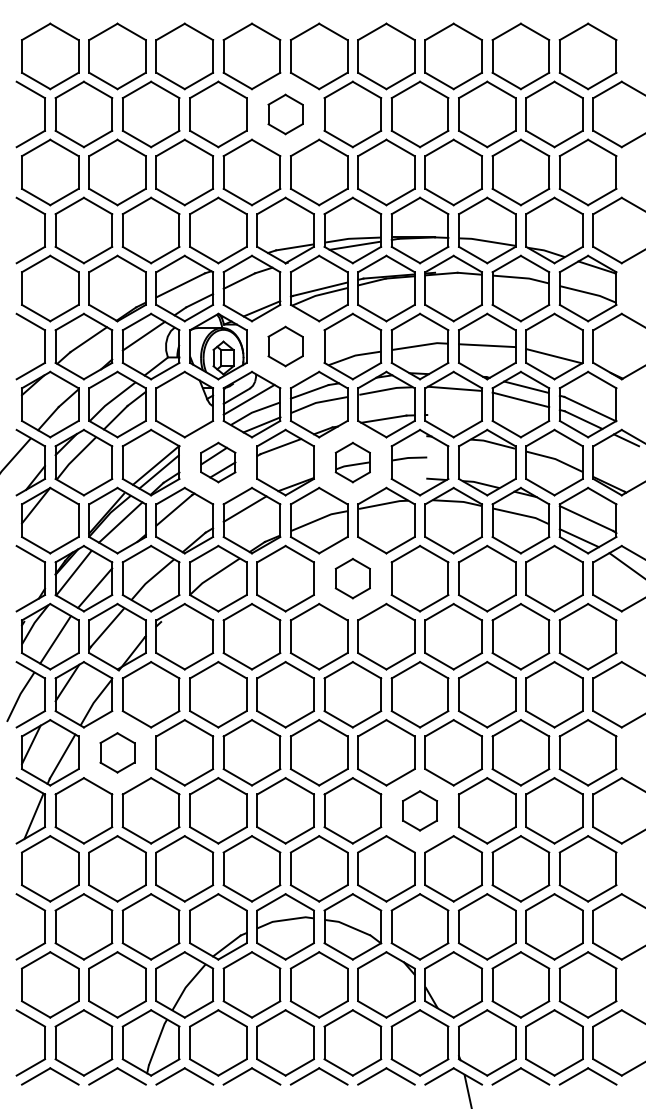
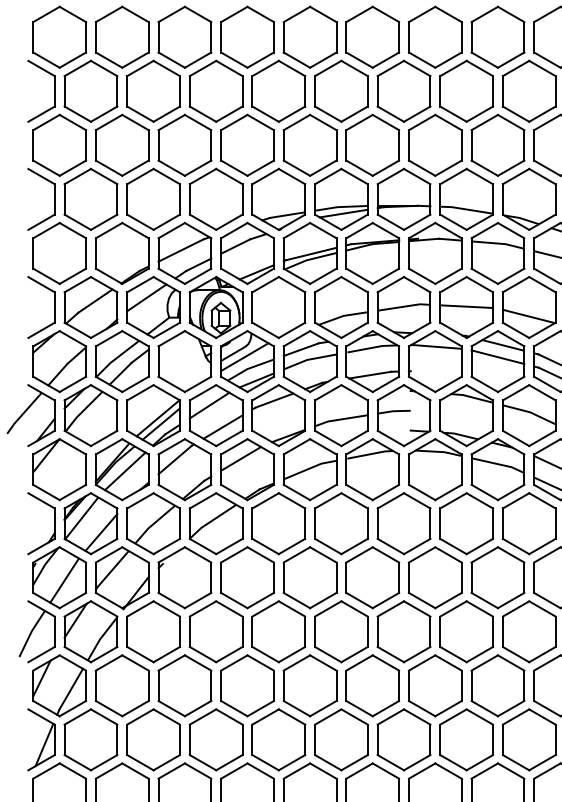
part: (285, 114) -> (278, 91), size x1.67
part: (285, 346) -> (278, 307), size x1.67
part: (218, 462) -> (216, 415), size x1.67
part: (352, 462) -> (341, 415), size x1.67
part: (352, 578) -> (341, 523), size x1.67
part: (117, 752) -> (122, 685), size x1.67
part: (419, 810) -> (403, 739), size x1.67

